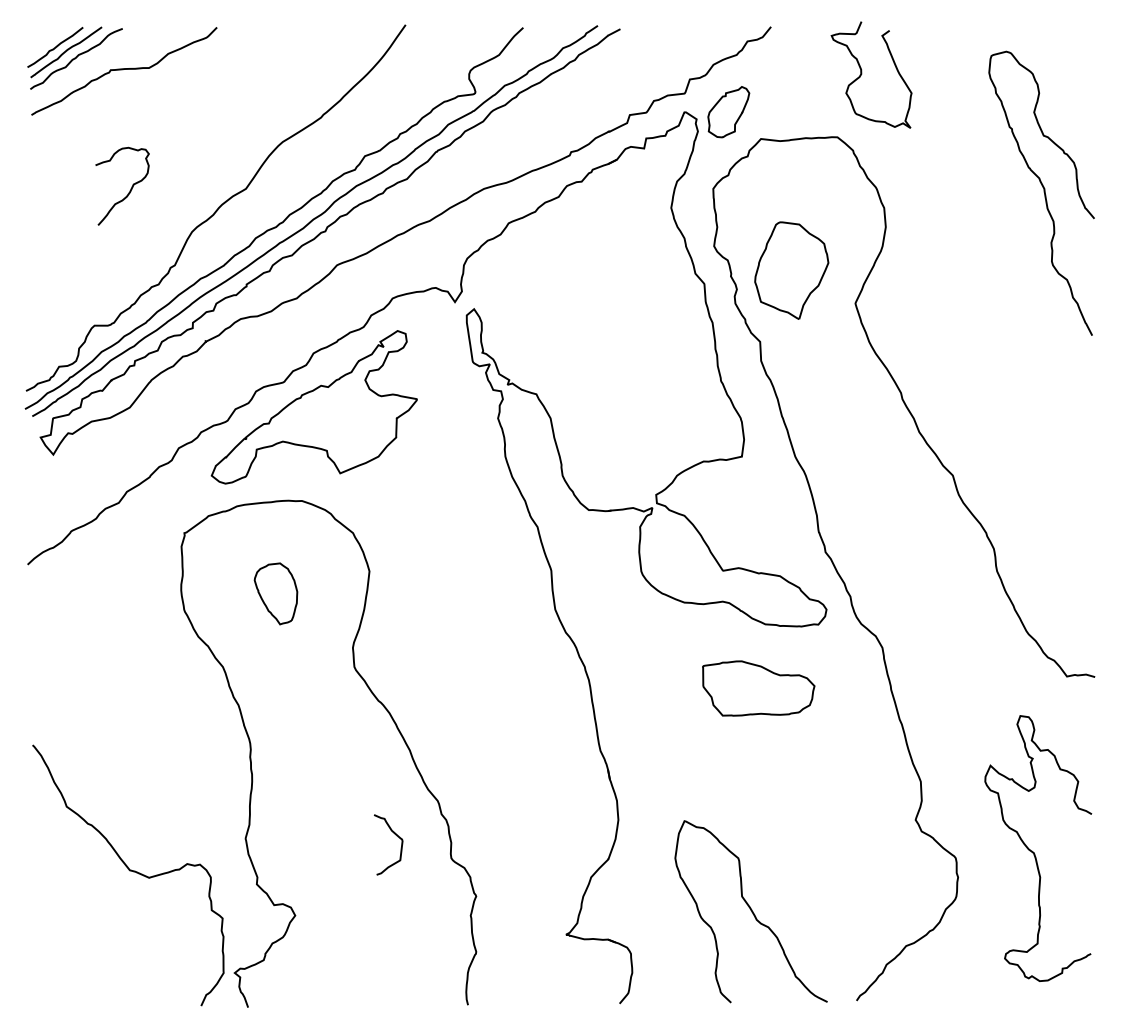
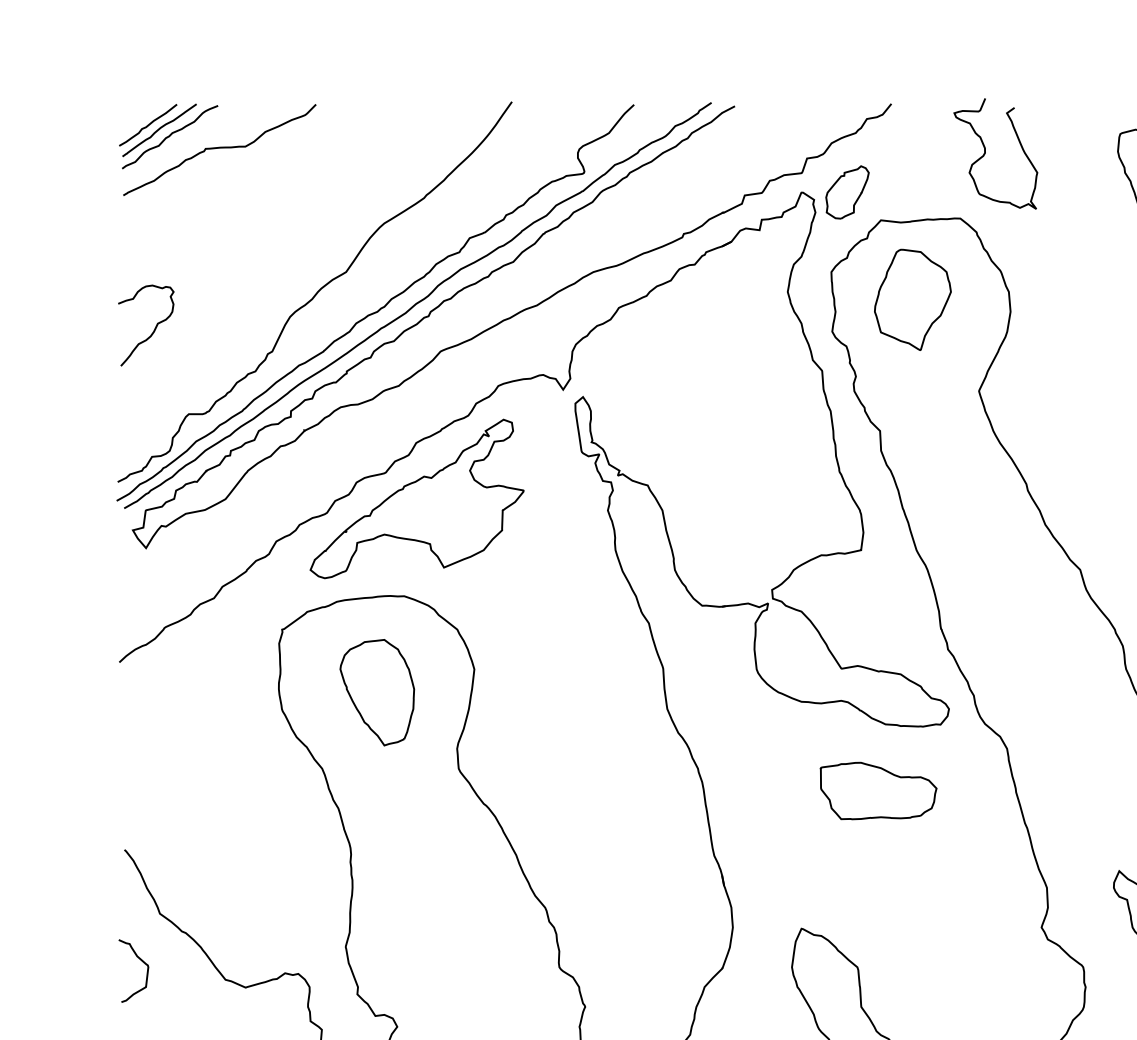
curve: (130, 188) -> (154, 327), moved
part: (791, 270) -> (912, 299), moved
part: (275, 593) -> (376, 692), size x1.67
curve: (396, 836) -> (142, 962), moved

